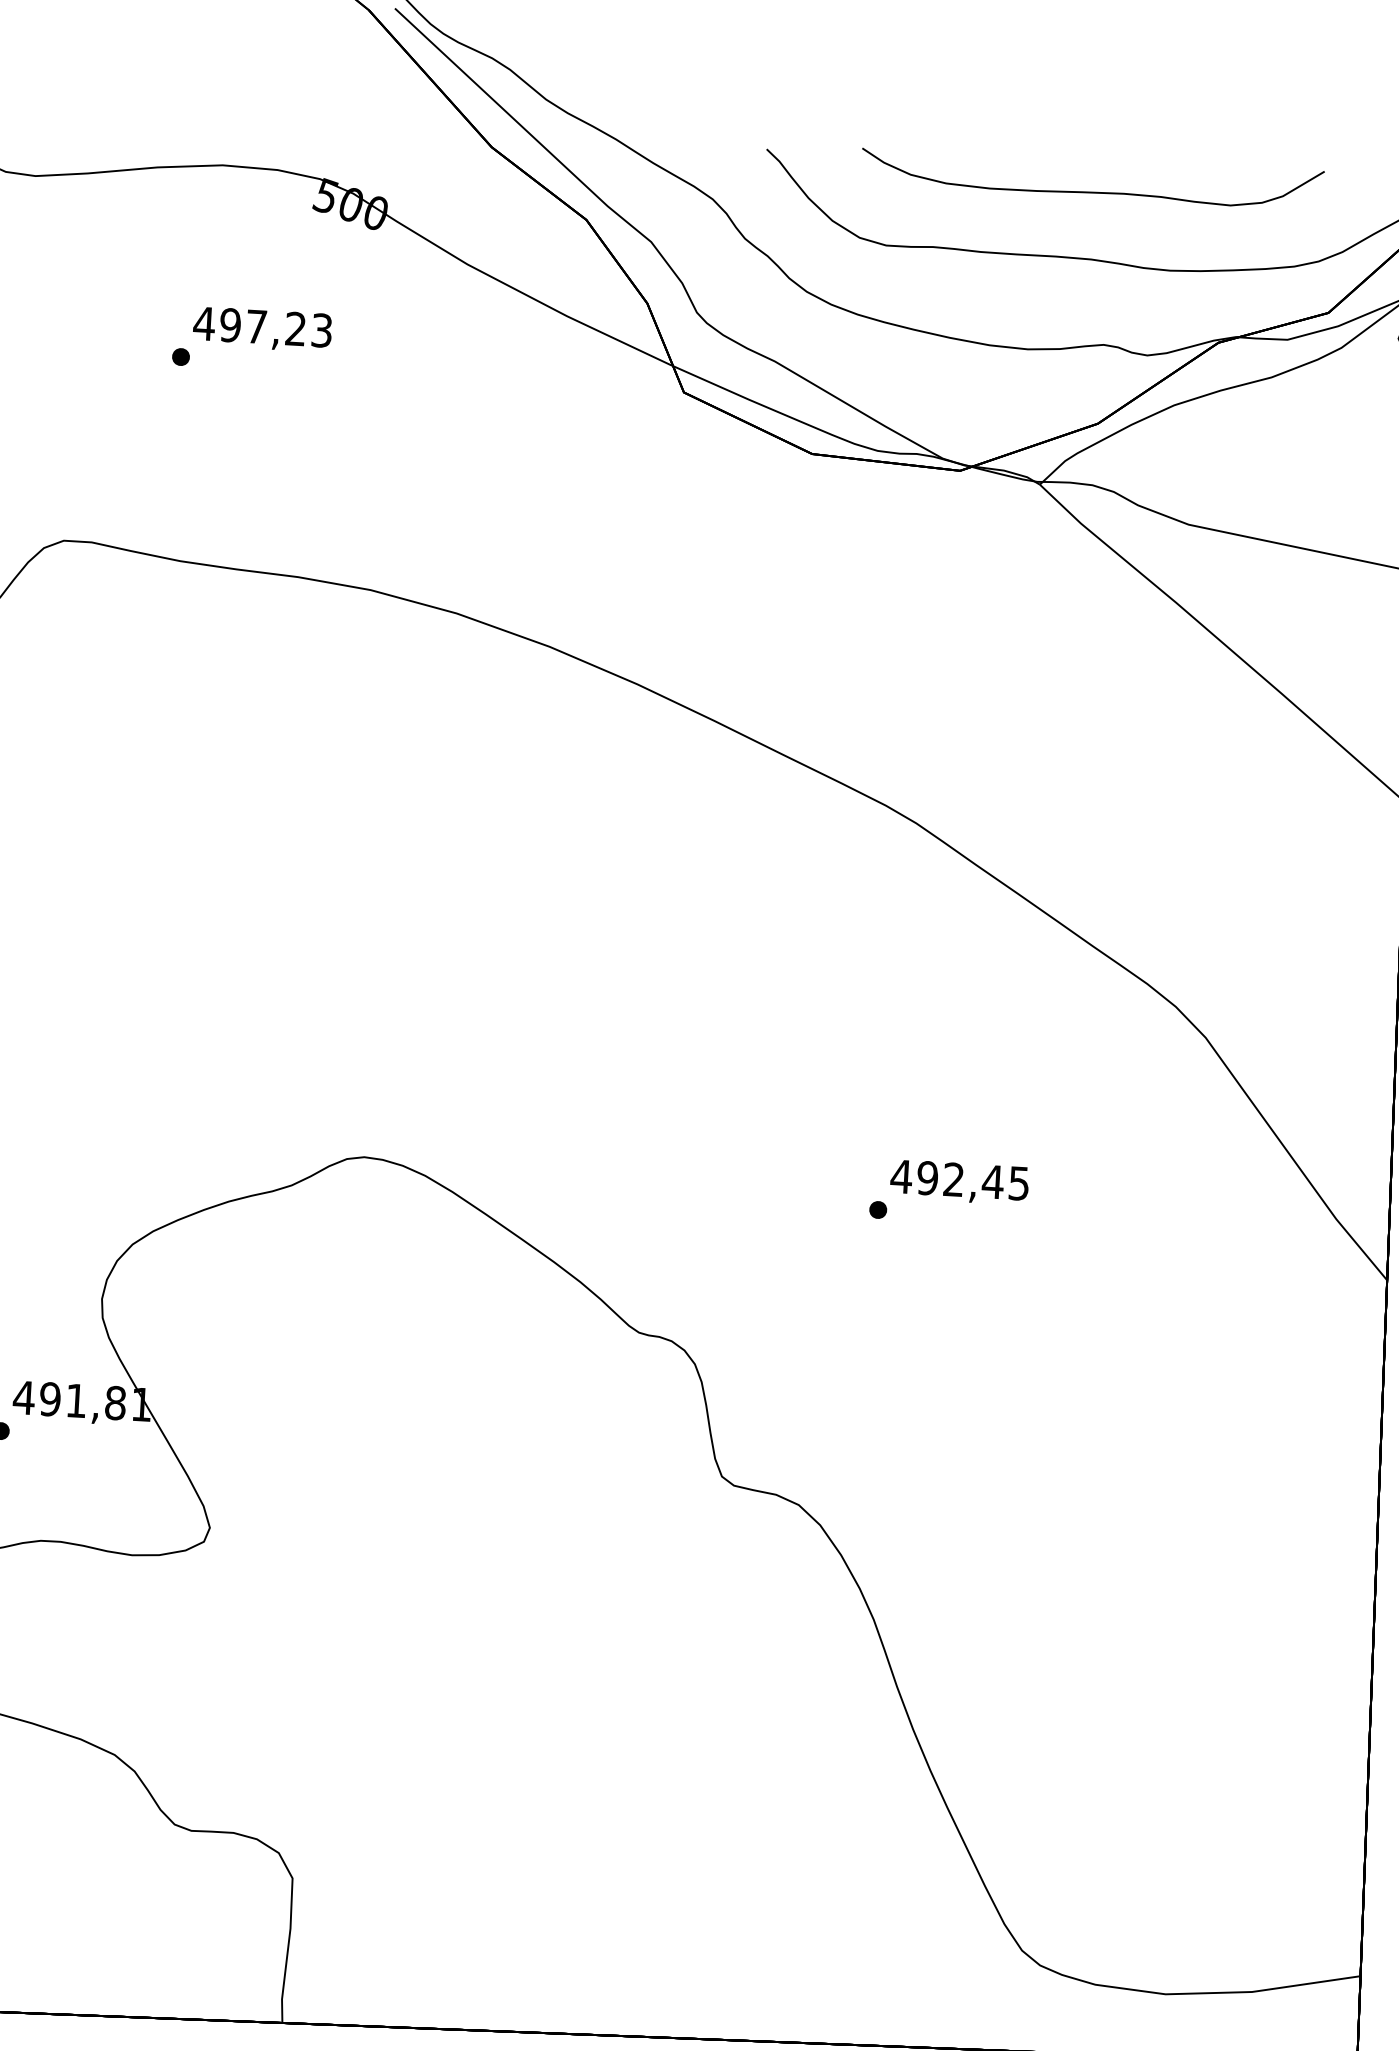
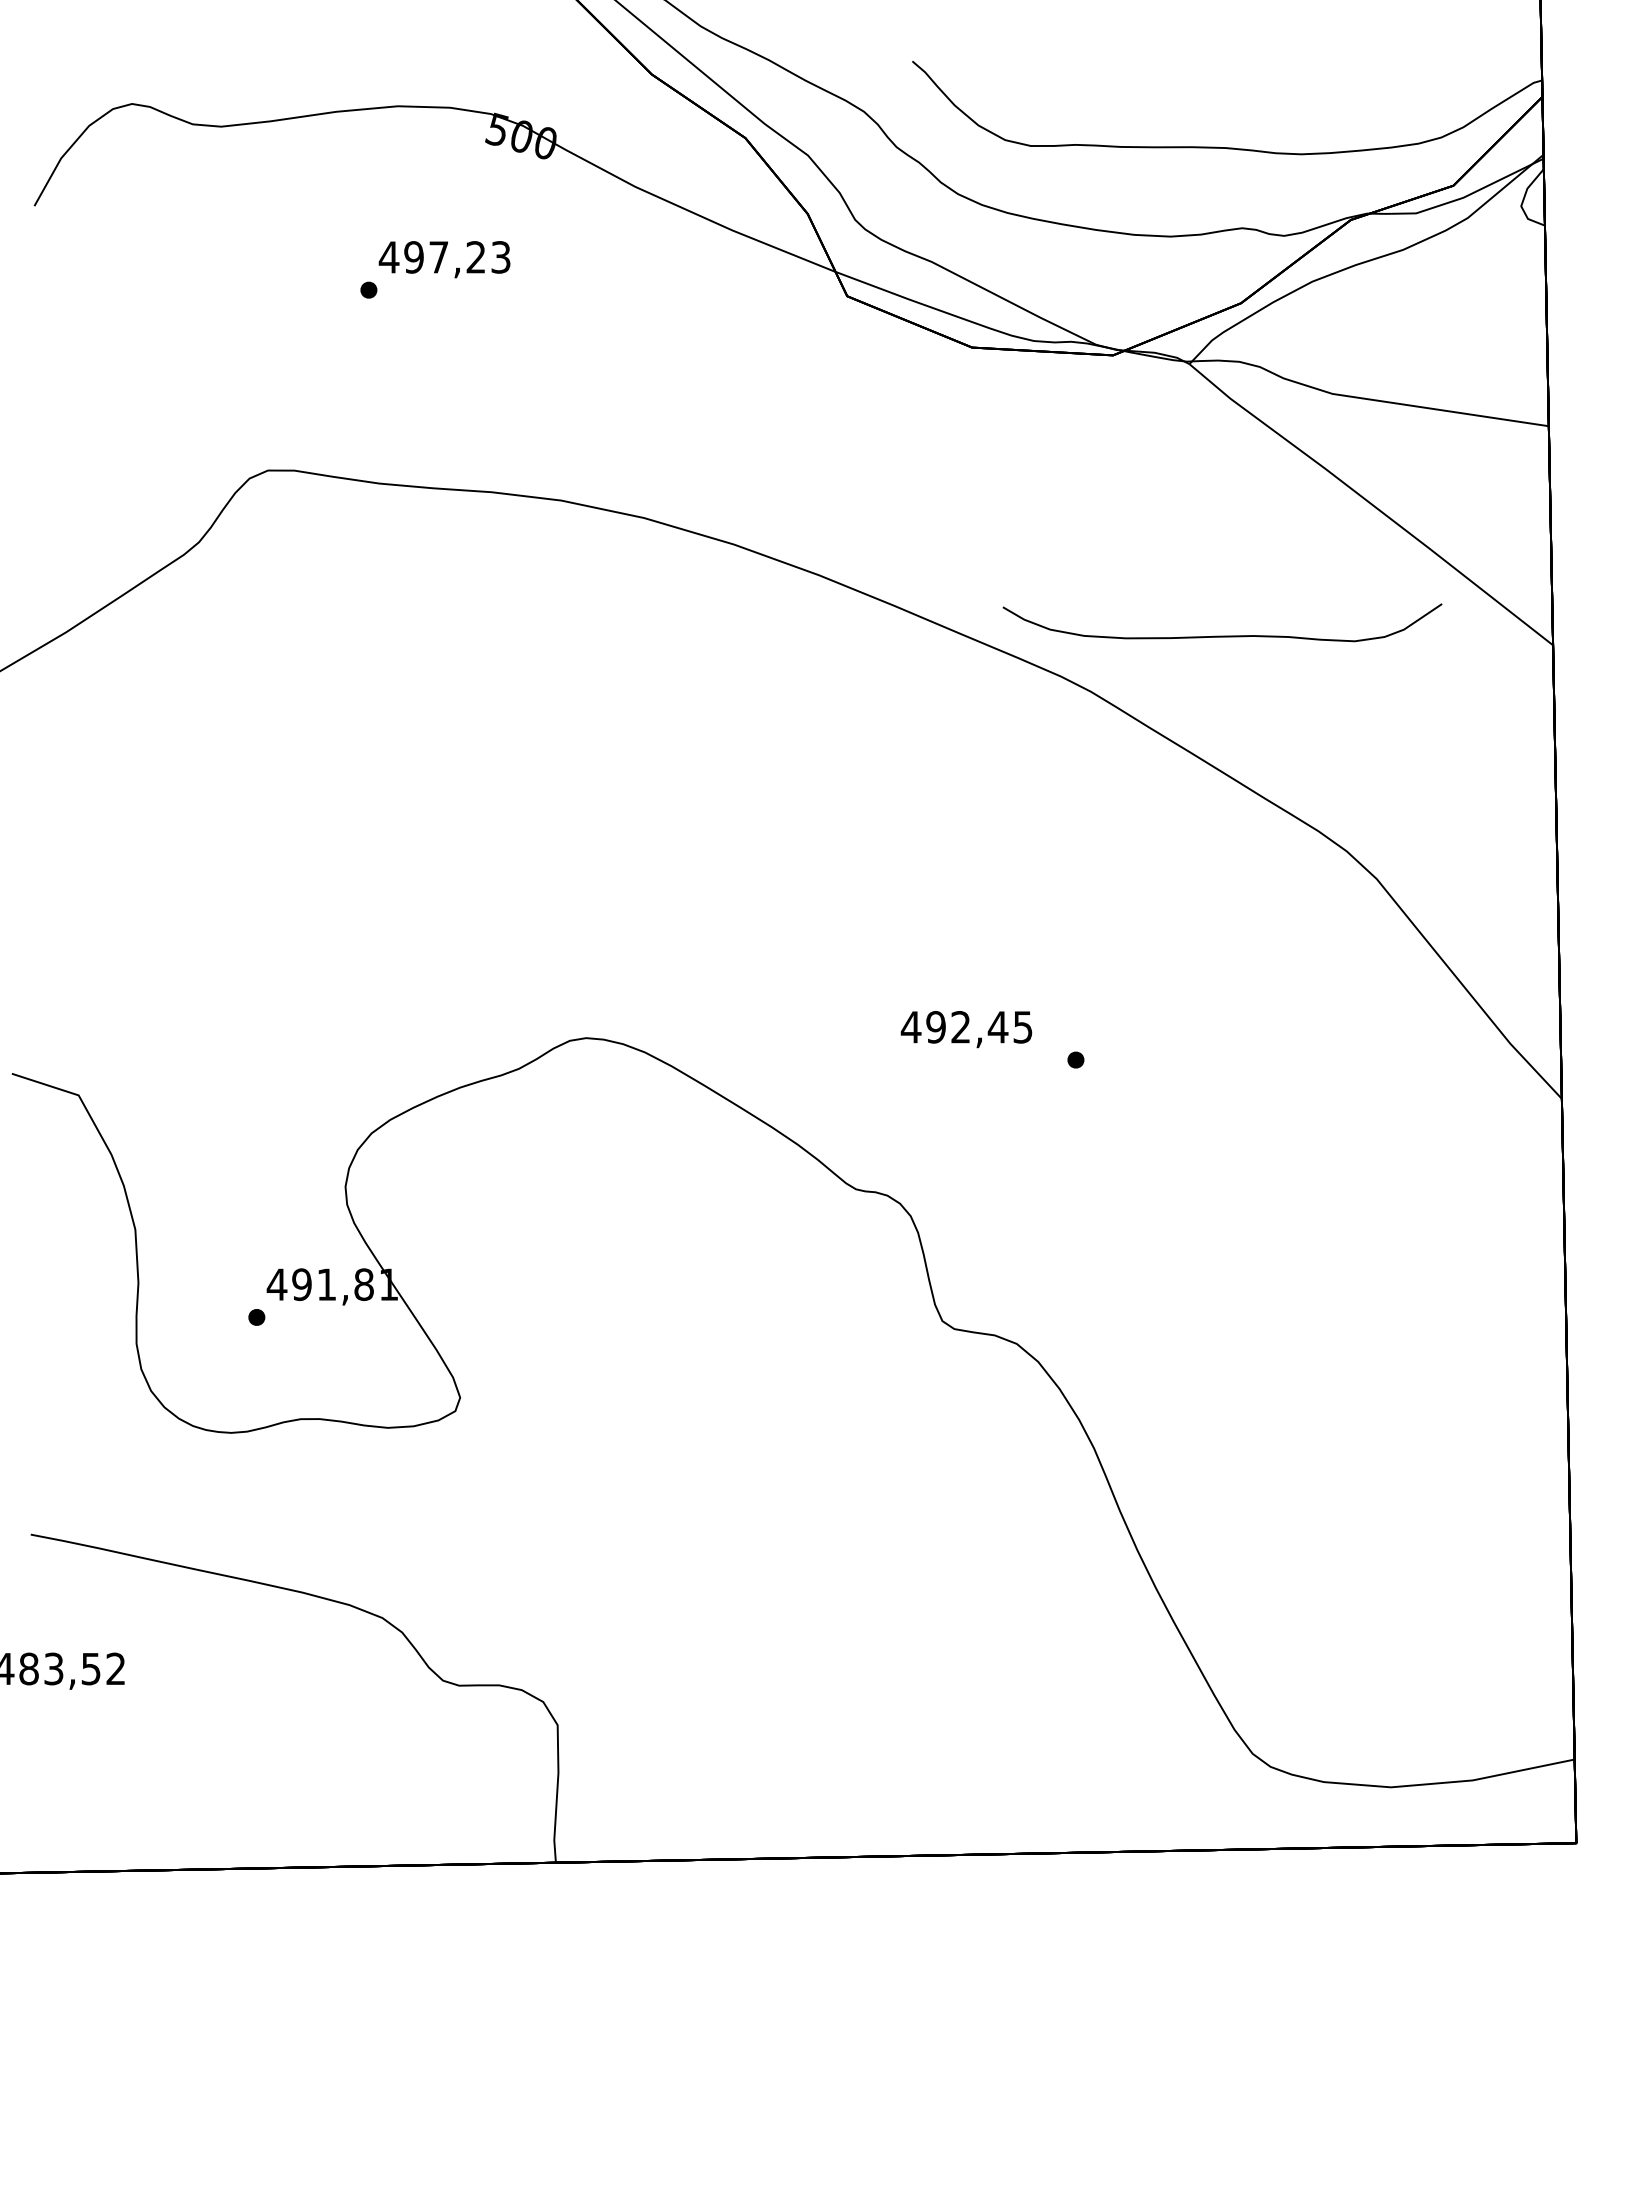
curve: (1091, 191) -> (1222, 635), moved
text: (959, 1182) -> (966, 1029), moved

